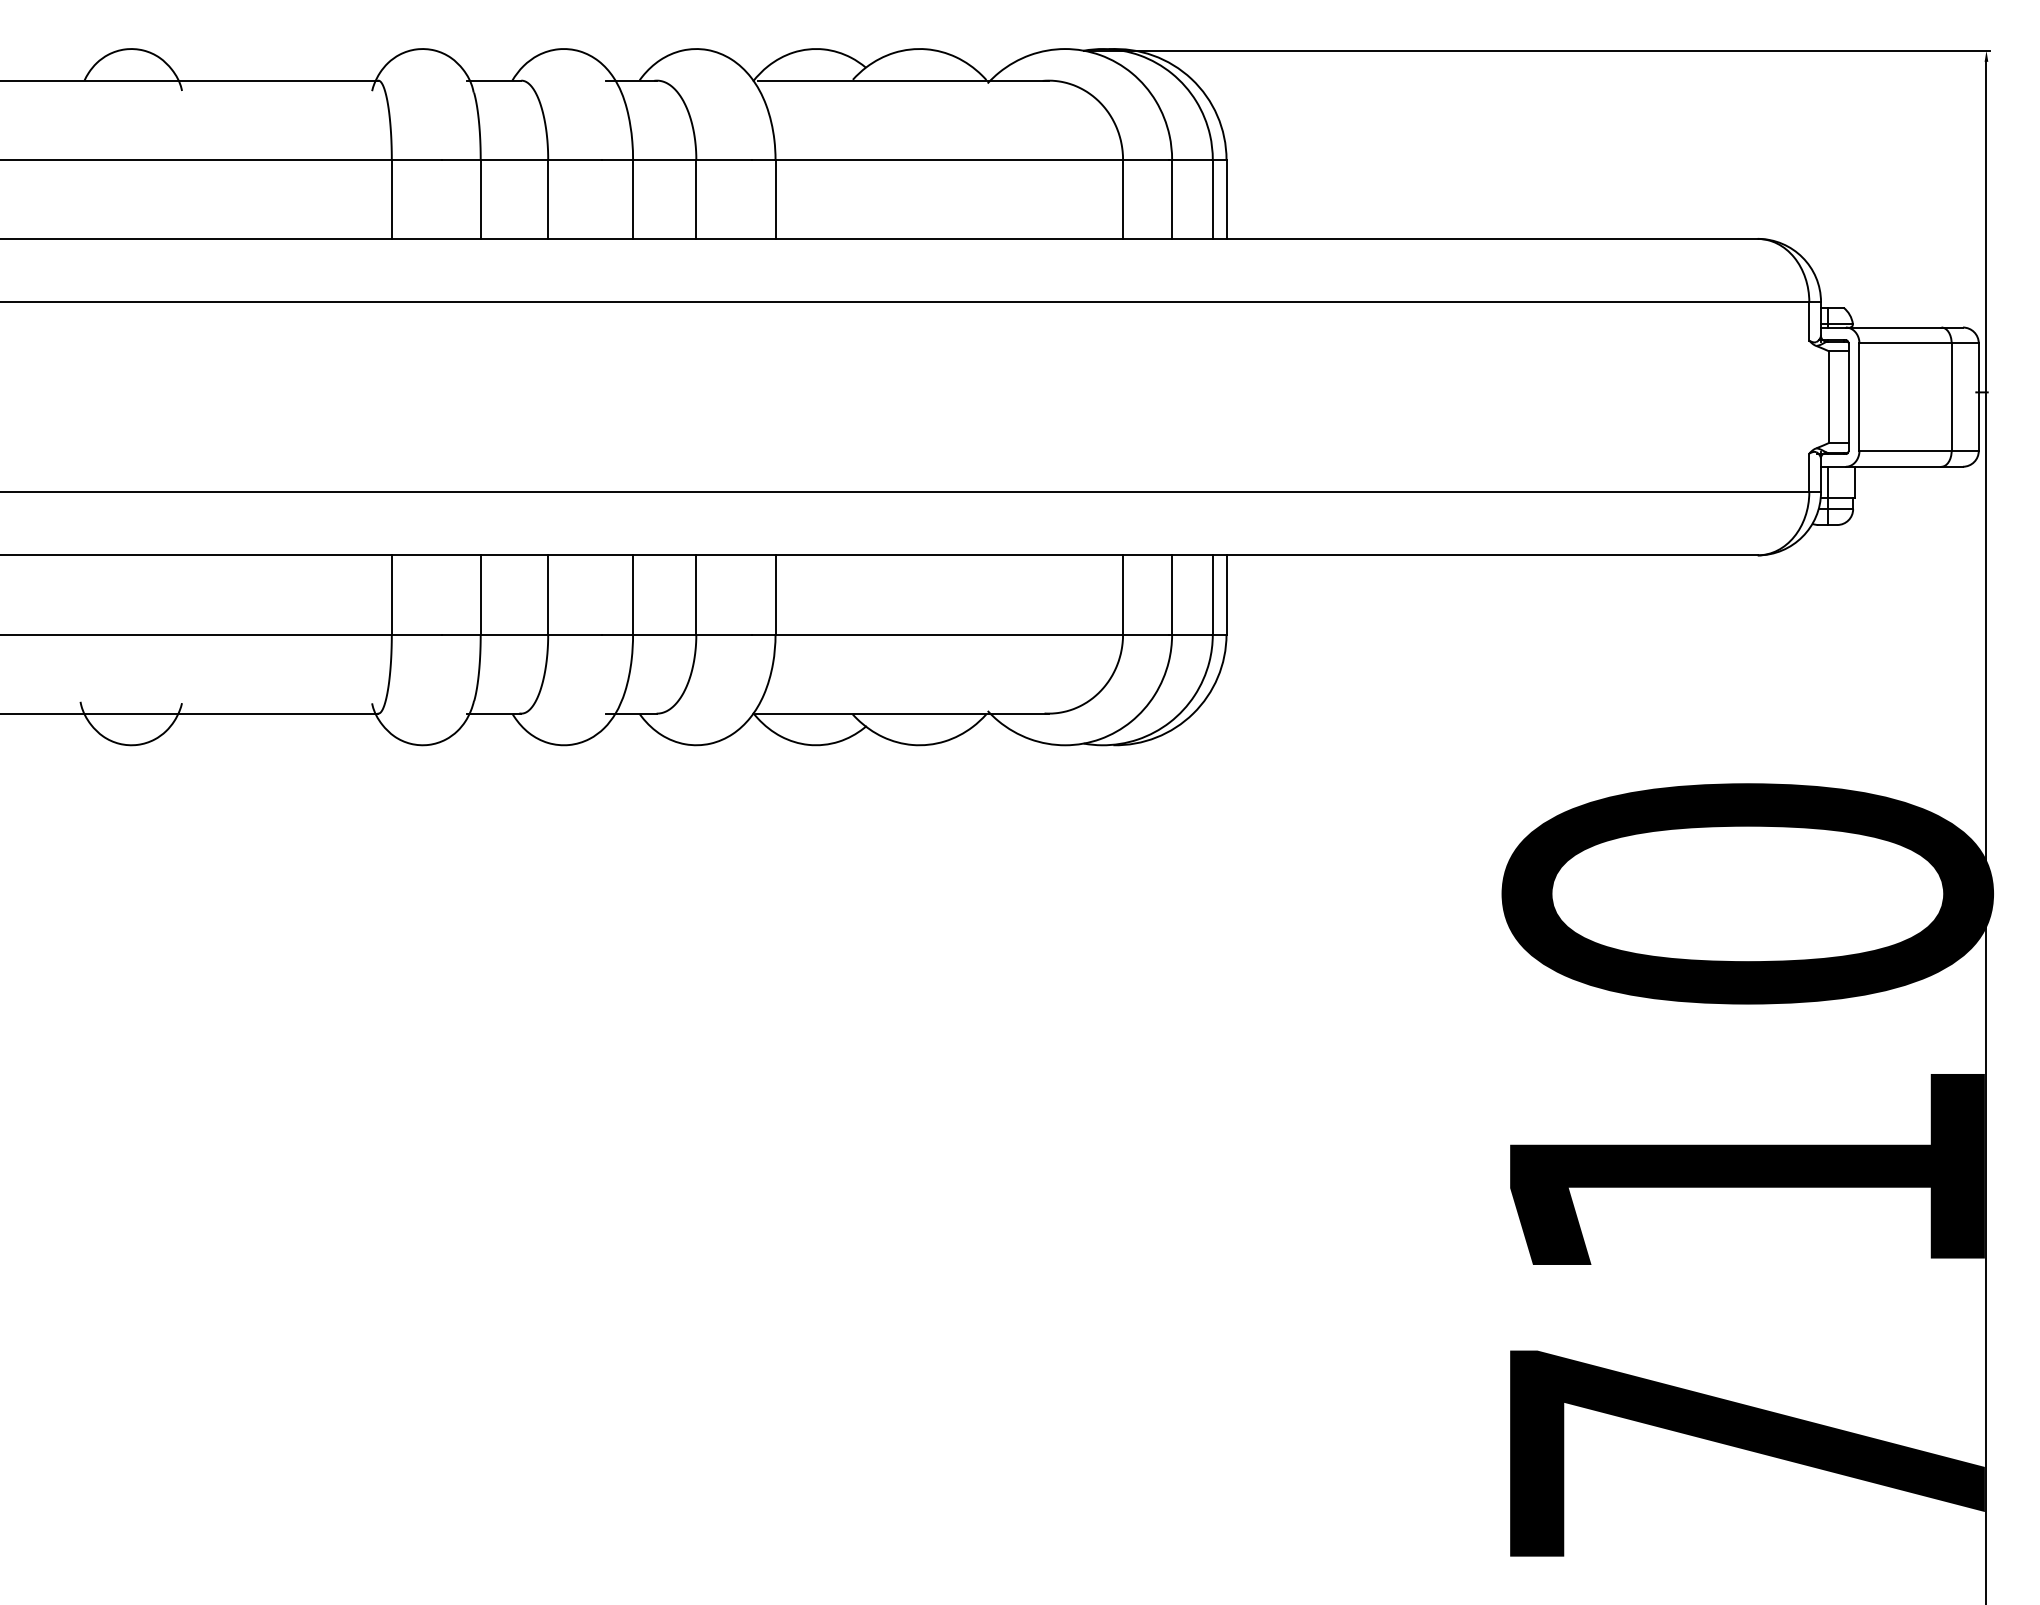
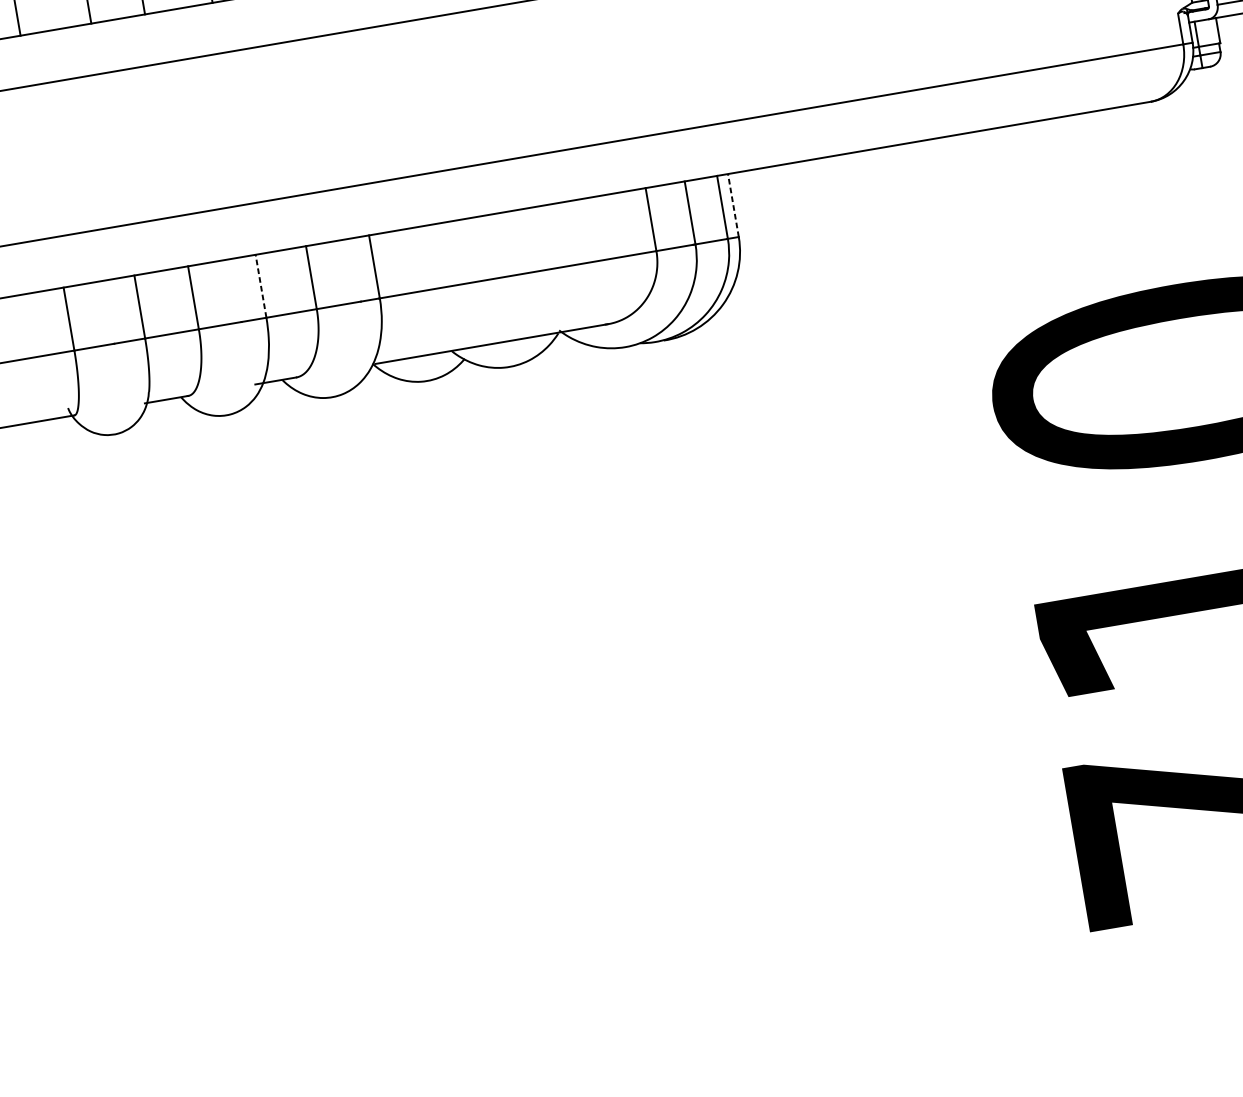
line: (633, 594) -> (261, 285), solid -> dashed
line: (1226, 594) -> (733, 205), solid -> dashed

